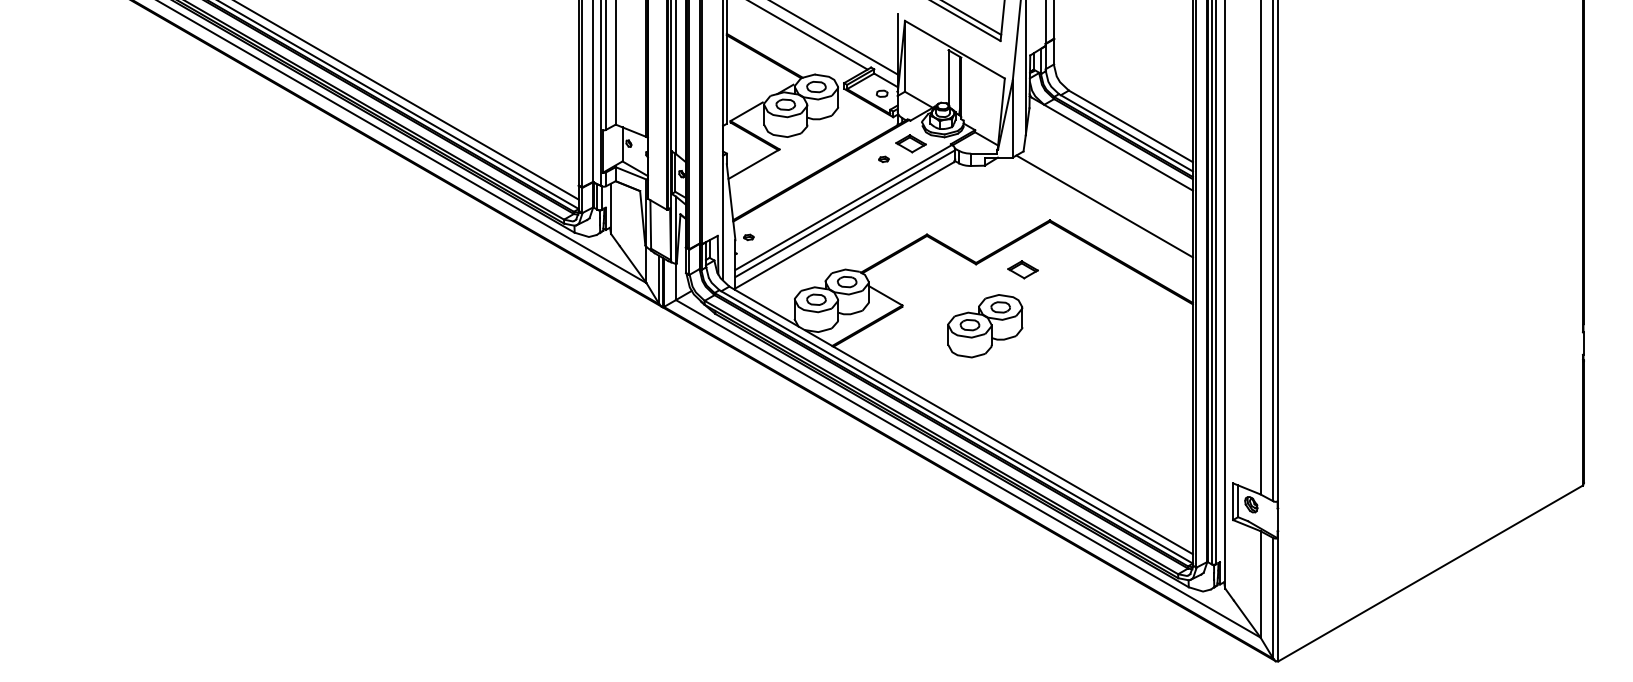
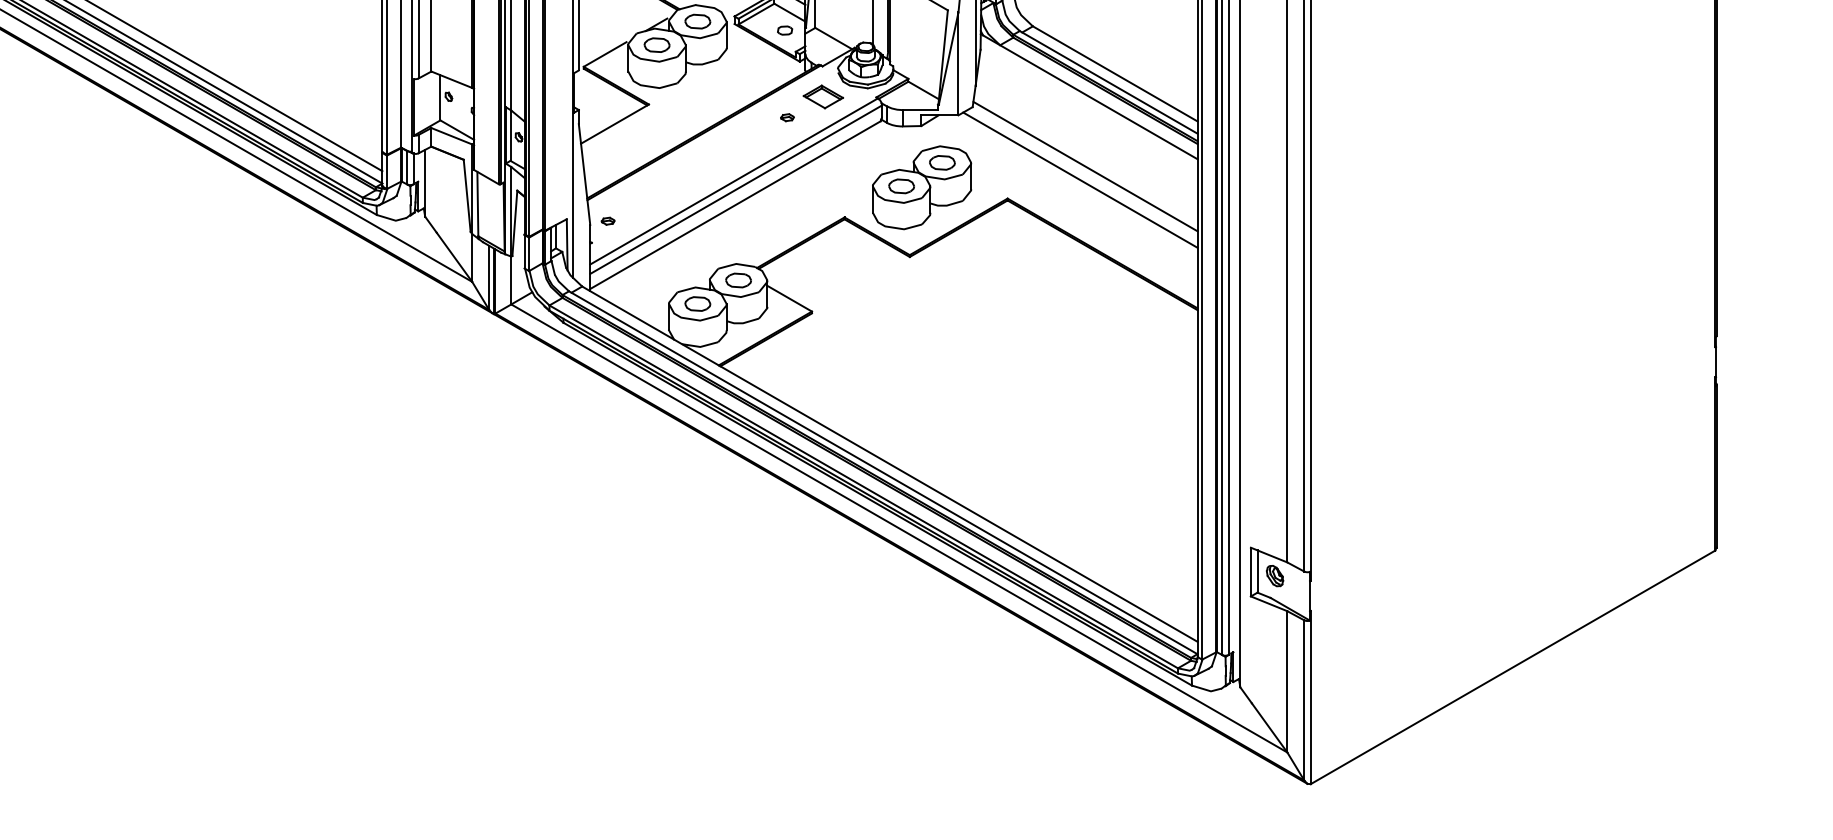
line: (1108, 195) -> (1085, 165), added
part: (1022, 269) -> (971, 263), removed
part: (985, 326) -> (922, 188), moved

